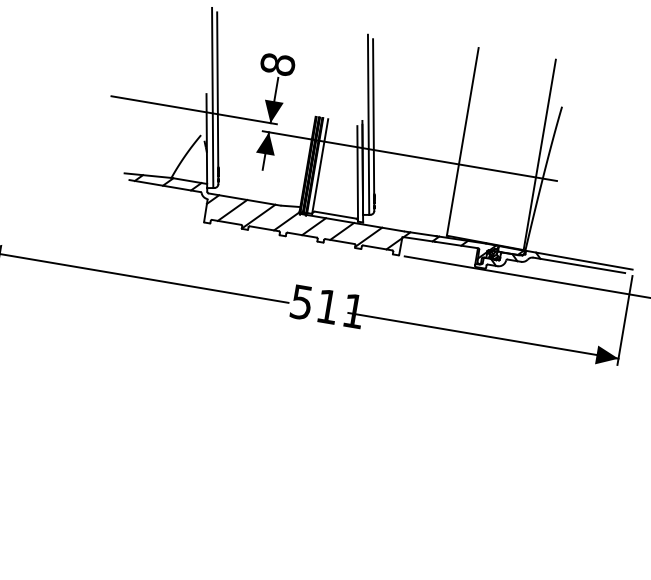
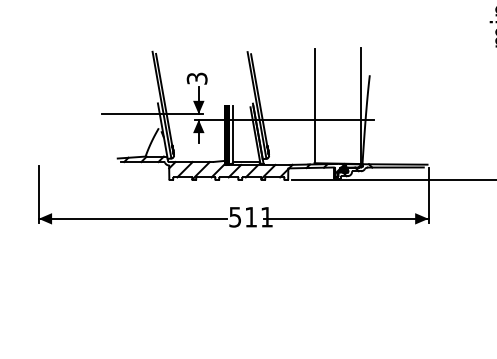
text: (276, 63) -> (196, 78), 8 -> 3

